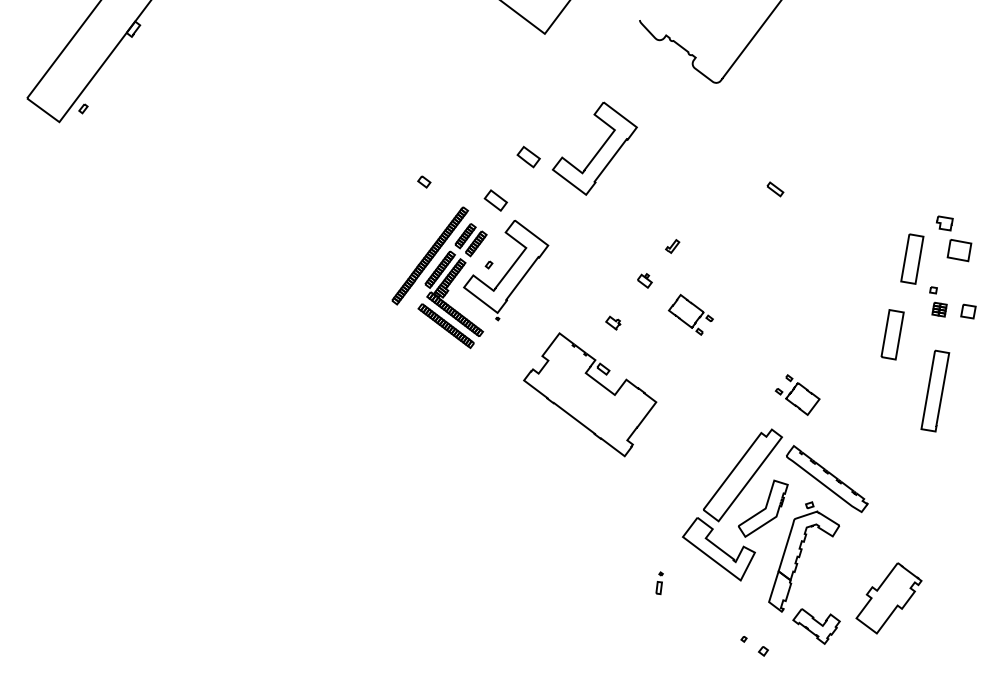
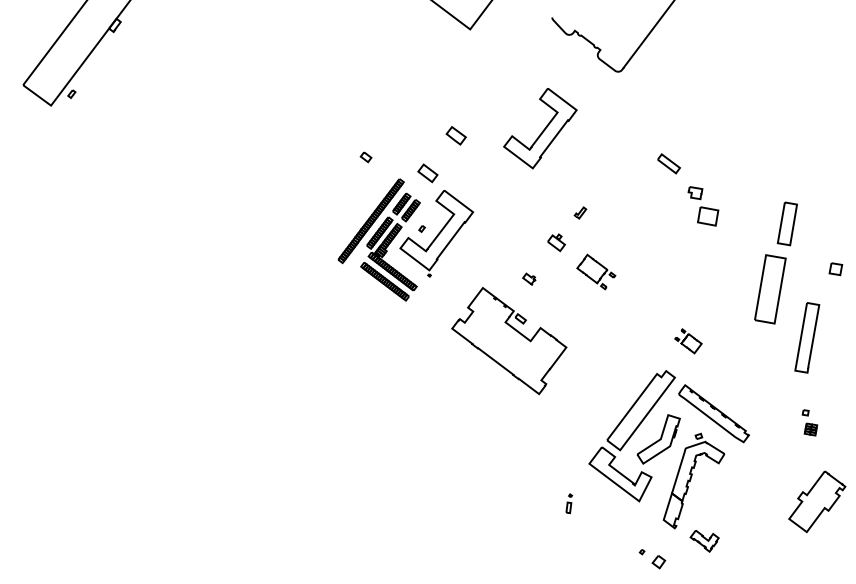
part: (595, 148) -> (540, 128), moved
part: (775, 189) -> (669, 163), size x1.6
part: (954, 238) -> (703, 206), moved
part: (644, 280) -> (556, 242), size x1.4
part: (937, 301) -> (809, 422), moved
part: (892, 333) -> (770, 288), size x1.6
part: (797, 395) -> (688, 341), size x0.7
part: (889, 598) -> (817, 501), moved
part: (816, 626) -> (704, 541), size x0.7
part: (762, 651) -> (658, 562), size x1.6

